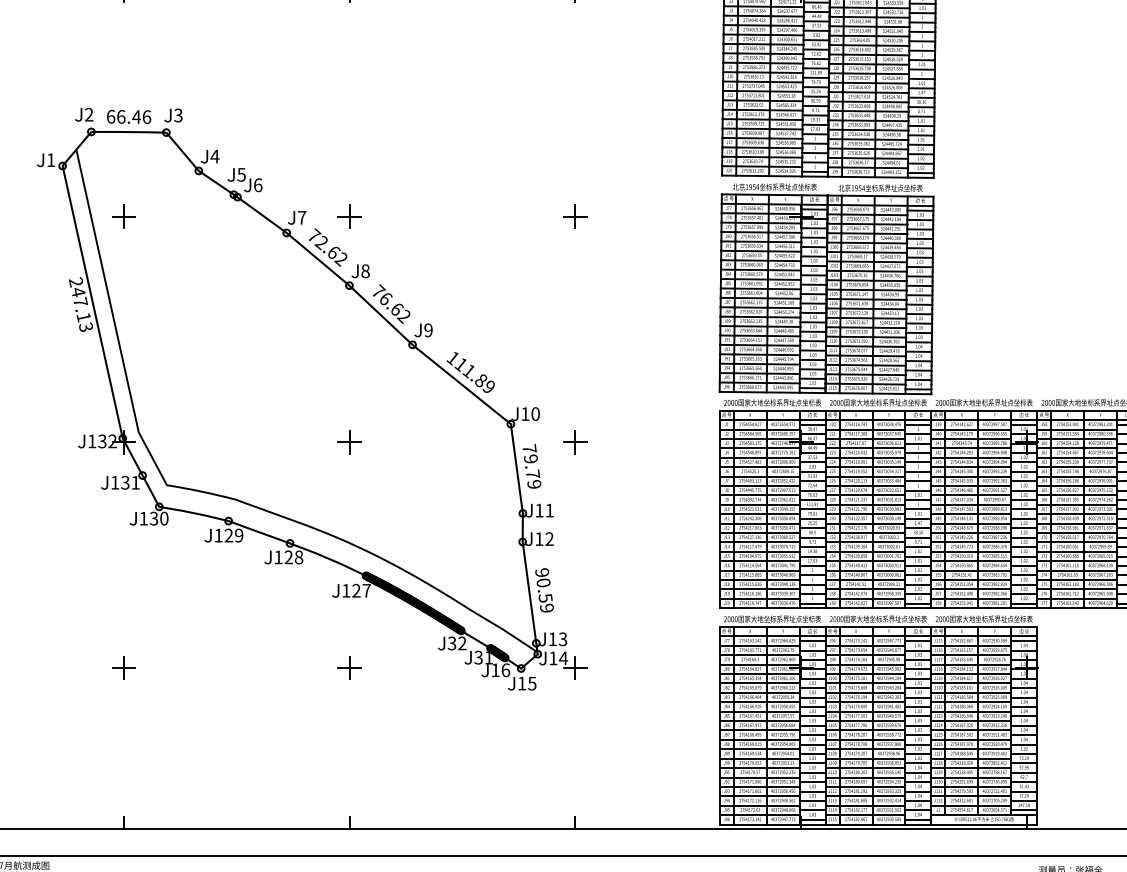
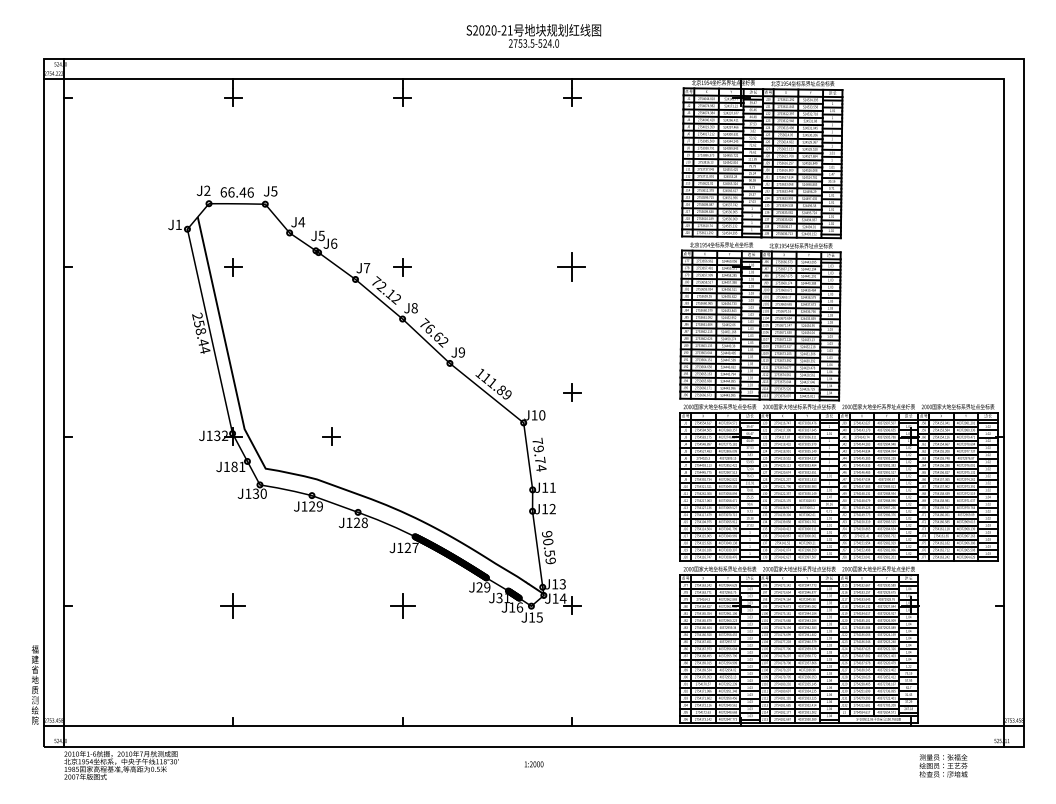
text: (178, 114) -> (274, 190), J3 -> J5
part: (575, 216) -> (572, 267), size x1.6
text: (333, 252) -> (390, 294), 72.62 -> 72.12
text: (82, 308) -> (202, 336), 247.13 -> 258.44
part: (349, 442) -> (331, 436), moved
part: (575, 442) -> (572, 392), moved
text: (125, 482) -> (234, 466), J131 -> J181
text: (534, 483) -> (541, 467), 79.79 -> 79.74
text: (457, 643) -> (483, 587), J32 -> J29
part: (123, 667) -> (233, 605), size x1.4
part: (349, 667) -> (402, 605), size x1.4

